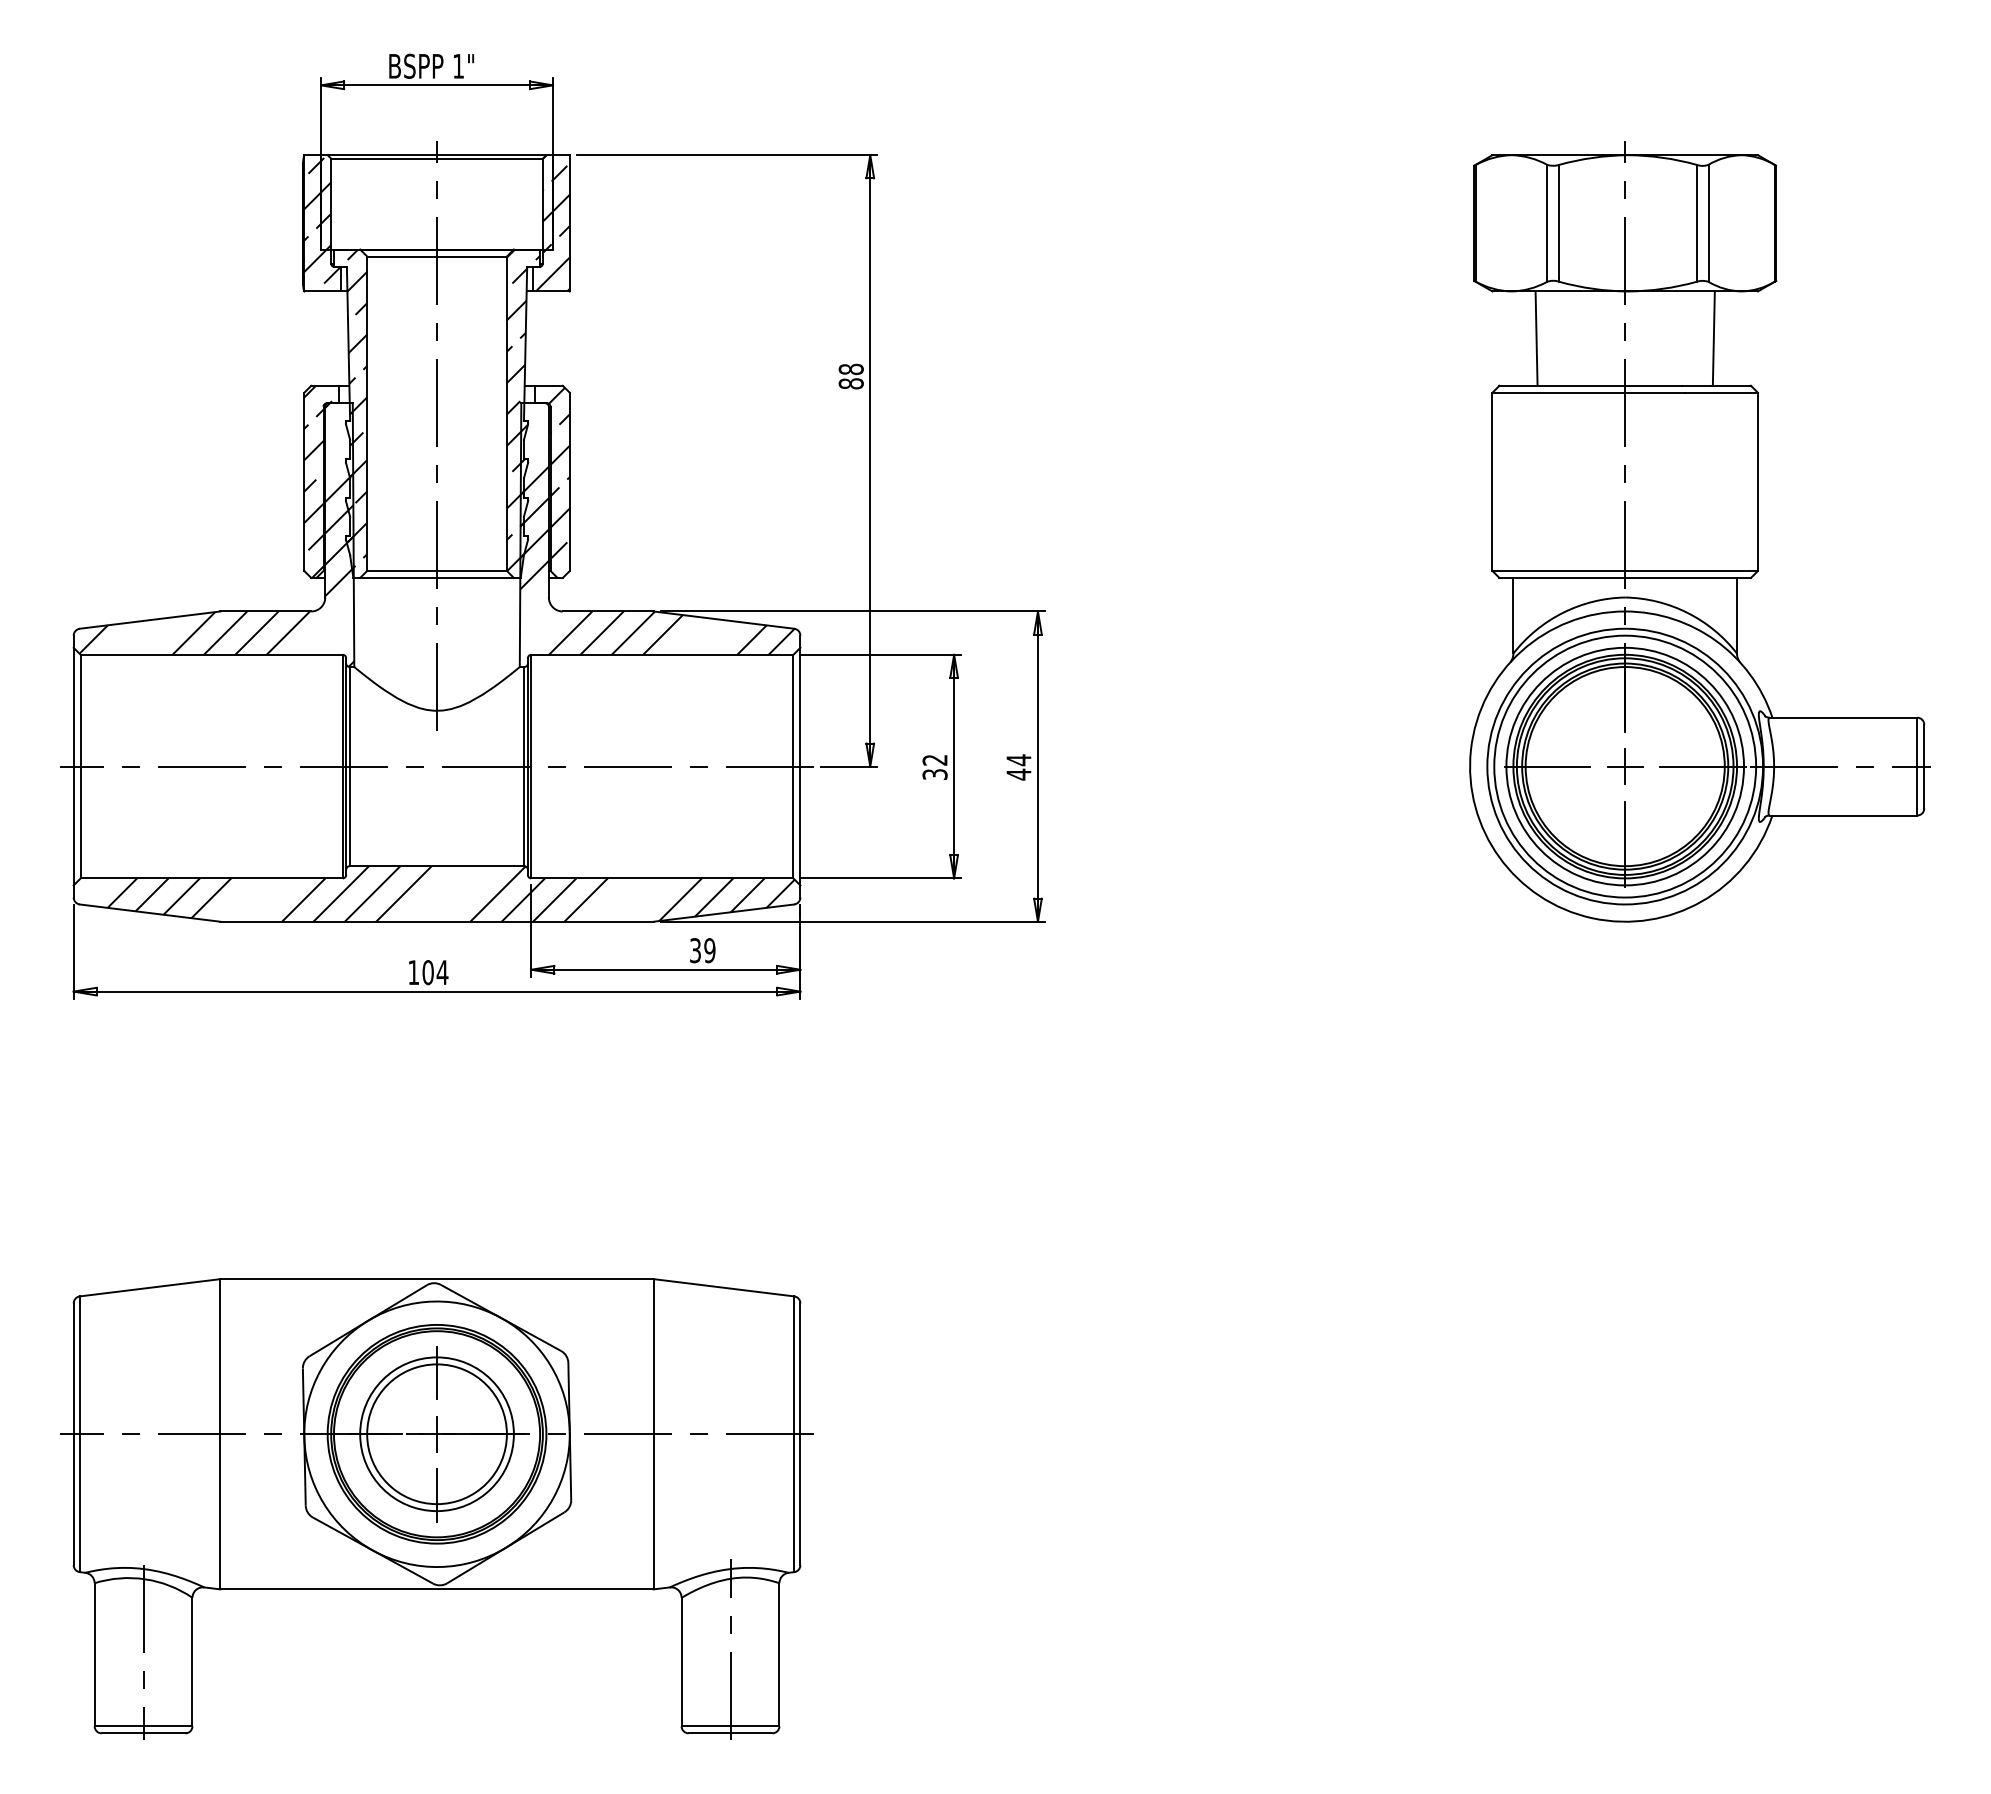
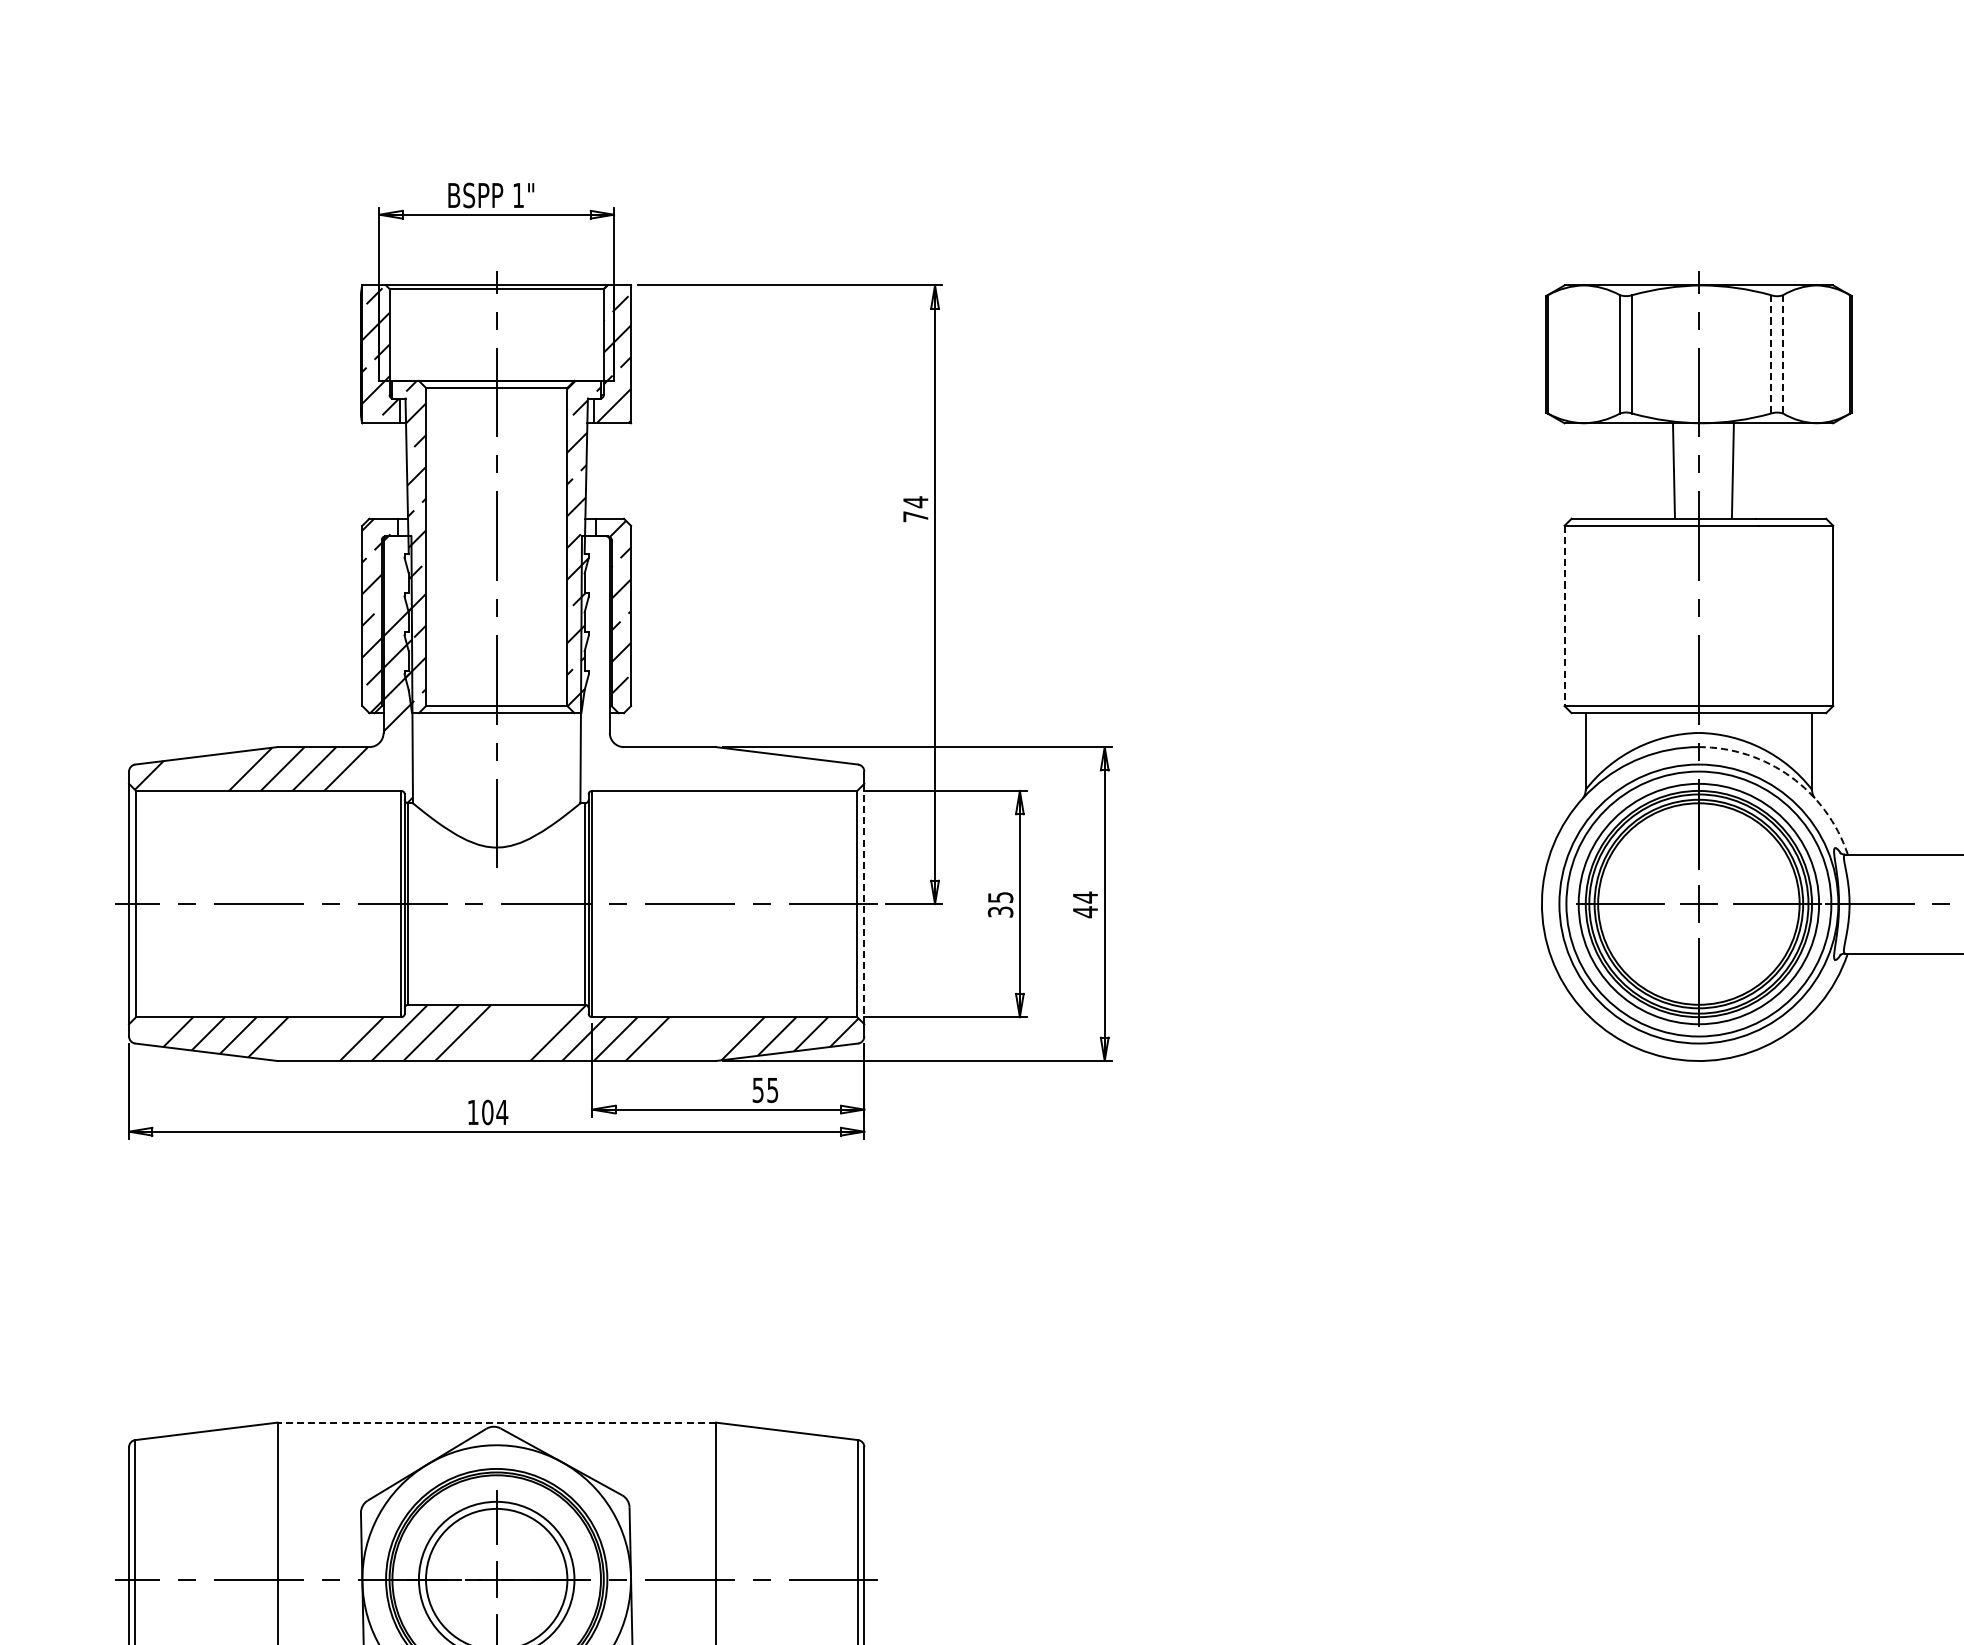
line: (1696, 223) -> (1771, 354), solid -> dashed
line: (1708, 223) -> (1783, 354), solid -> dashed
line: (1536, 338) -> (1673, 469), moved
line: (1713, 338) -> (1732, 469), moved
text: (850, 376) -> (915, 509), 88 -> 74
line: (1492, 482) -> (1564, 616), solid -> dashed
hatch: (657, 560) -> (719, 695), removed
arc: (1715, 640) -> (1790, 776), solid -> dashed
text: (934, 760) -> (1000, 897), 32 -> 35
line: (800, 766) -> (864, 903), solid -> dashed
text: (702, 950) -> (765, 1090), 39 -> 55
line: (437, 1279) -> (497, 1422), solid -> dashed

